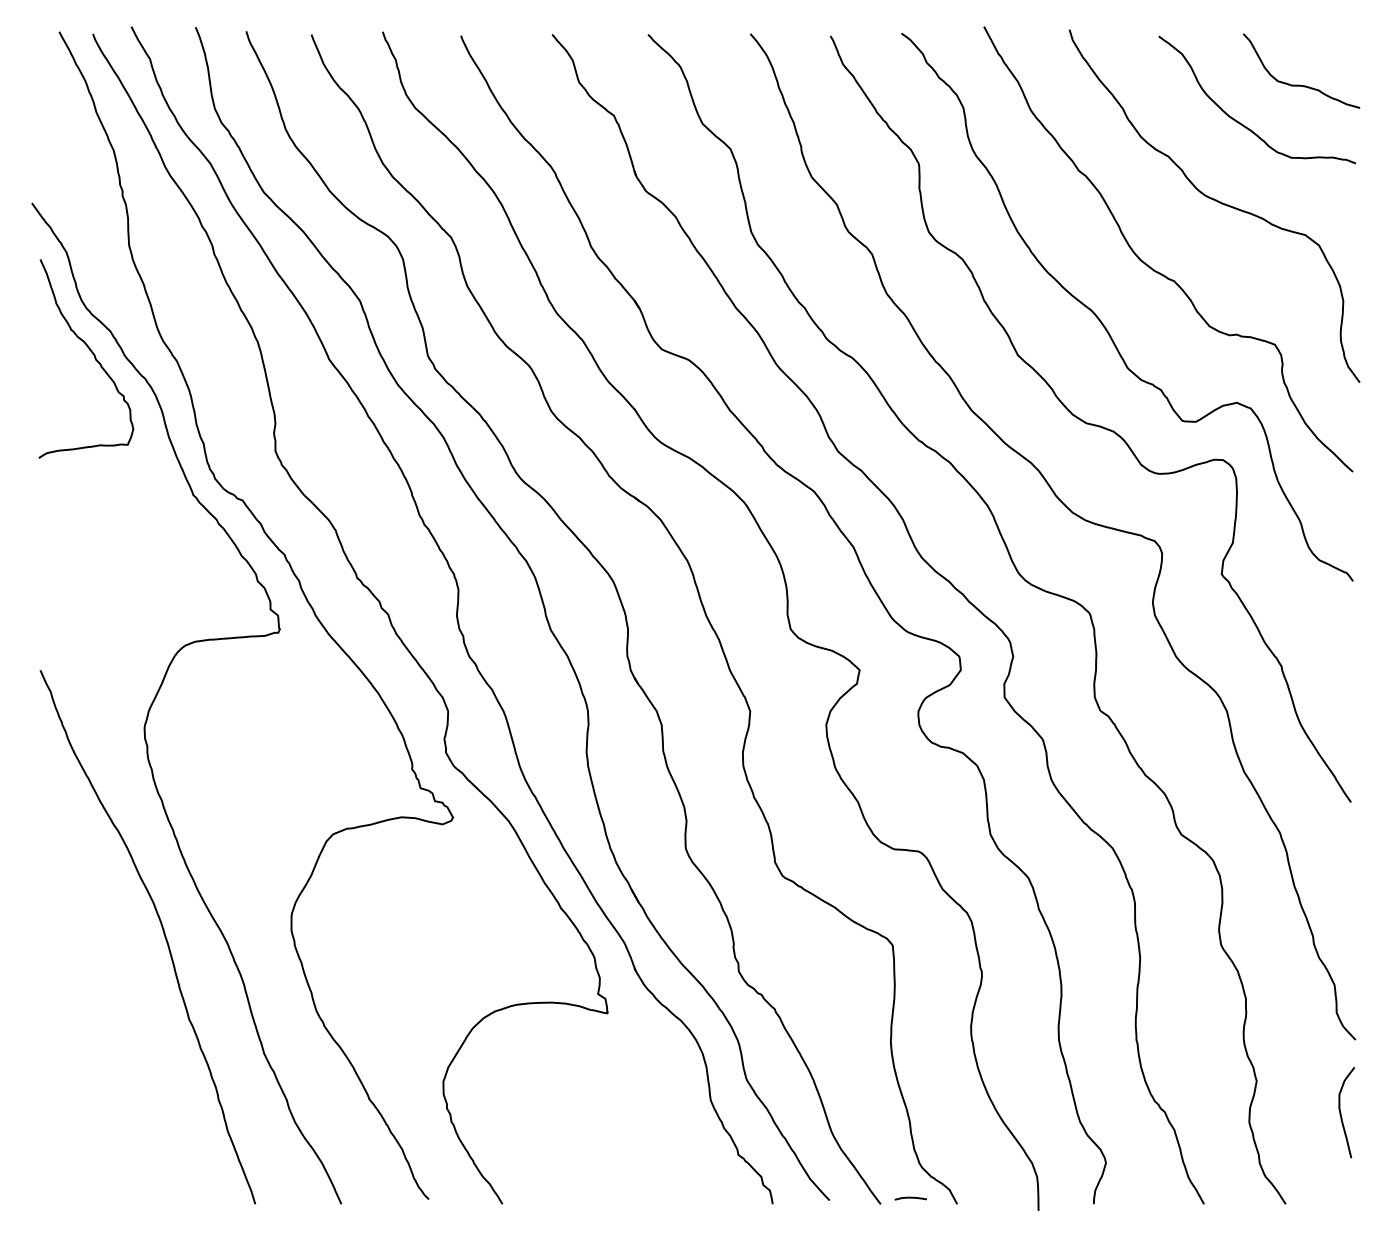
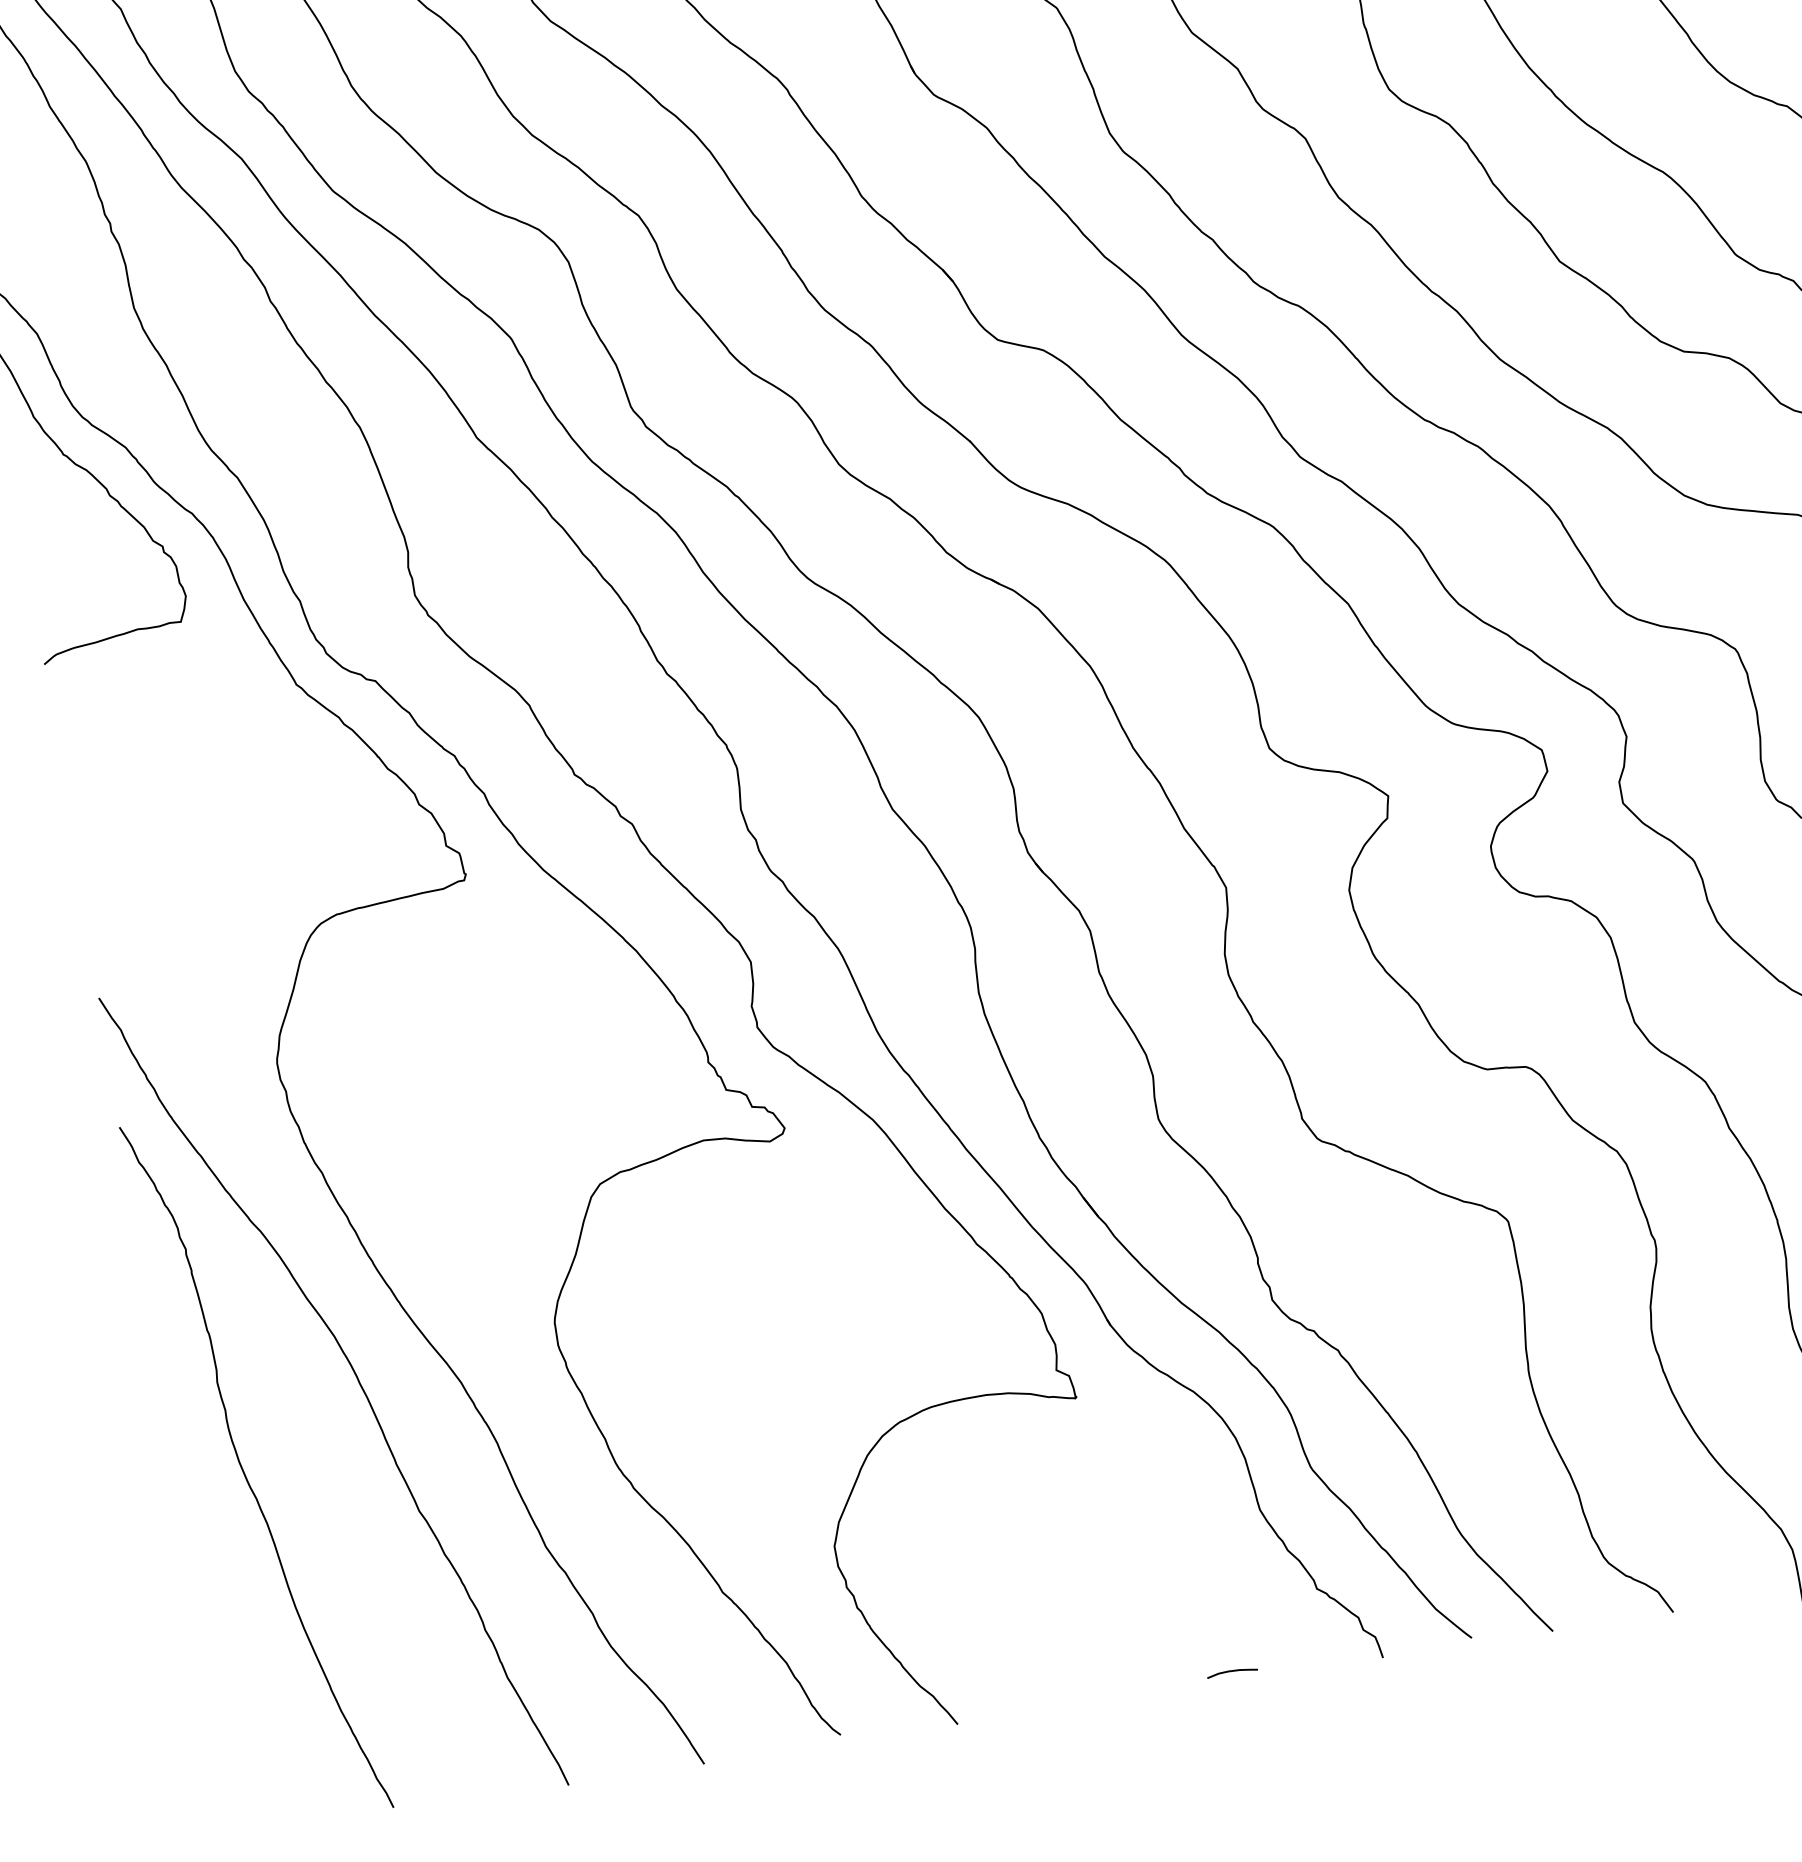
curve: (85, 979) -> (246, 1473), added
curve: (910, 1198) -> (1231, 1672), moved

